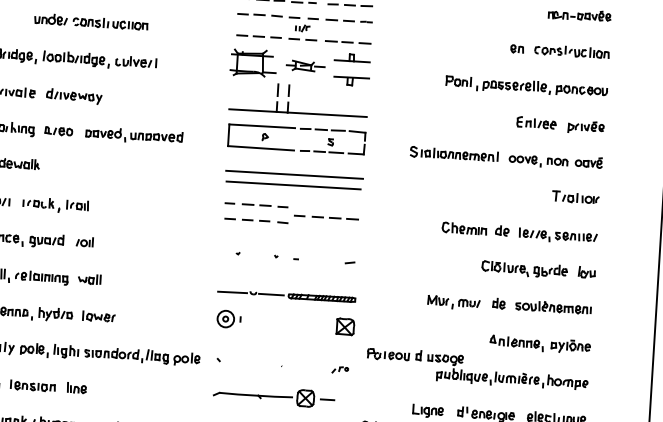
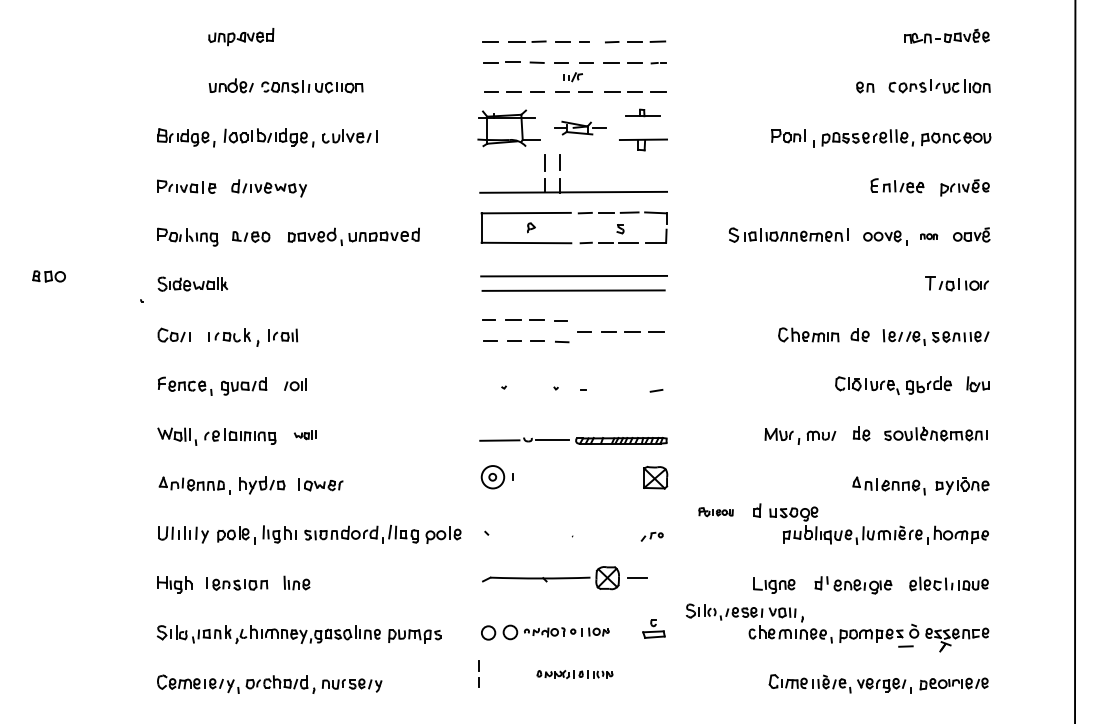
part: (352, 57) -> (642, 112), size x0.7
part: (557, 161) -> (929, 236), size x0.6
part: (89, 279) -> (304, 434), size x0.7
part: (388, 354) -> (715, 511), size x0.6

